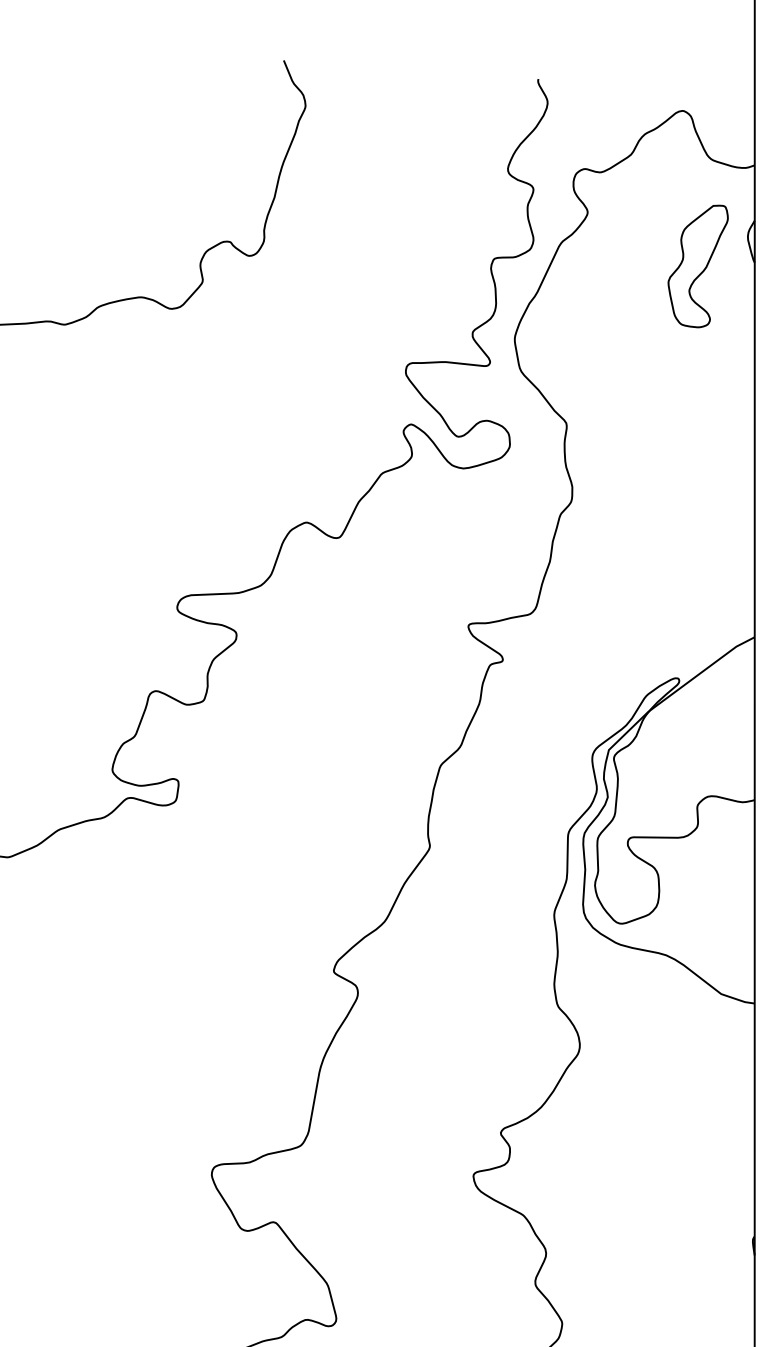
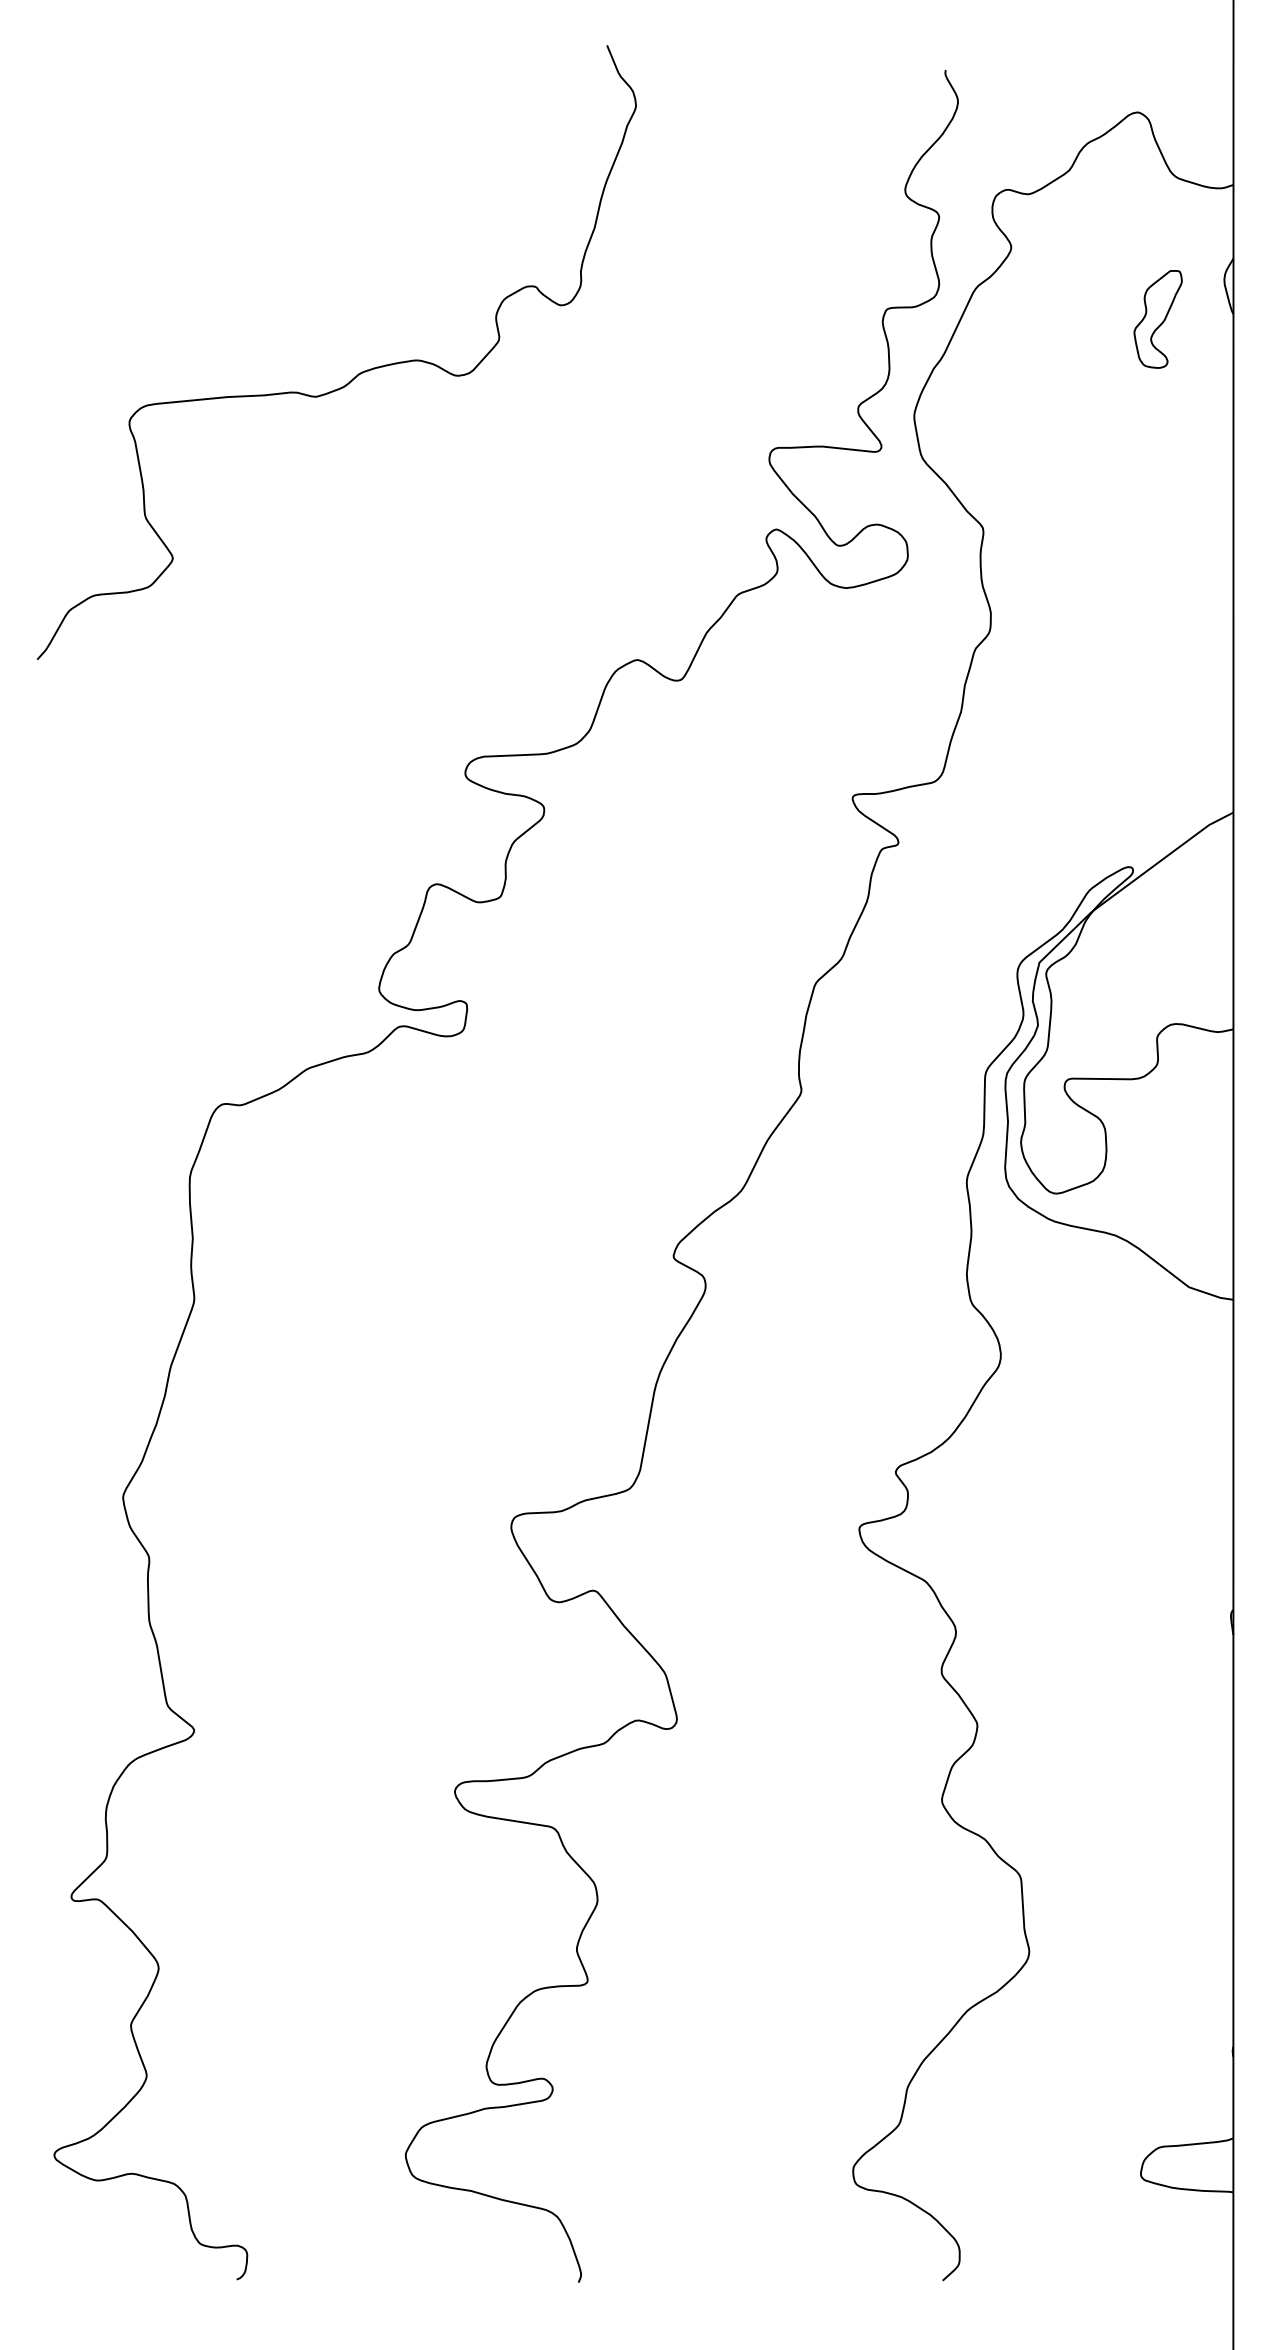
part: (697, 266) -> (1157, 319), size x0.6

